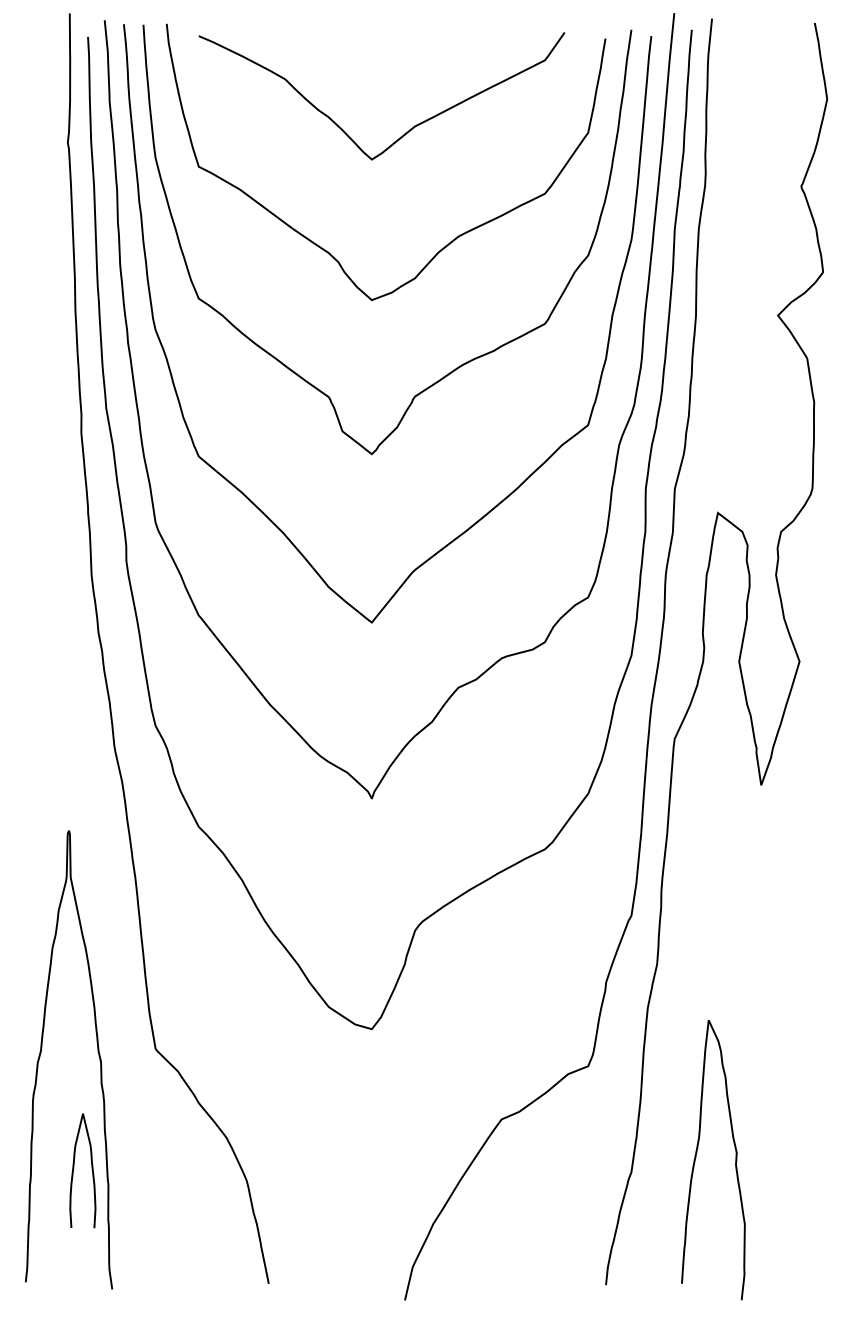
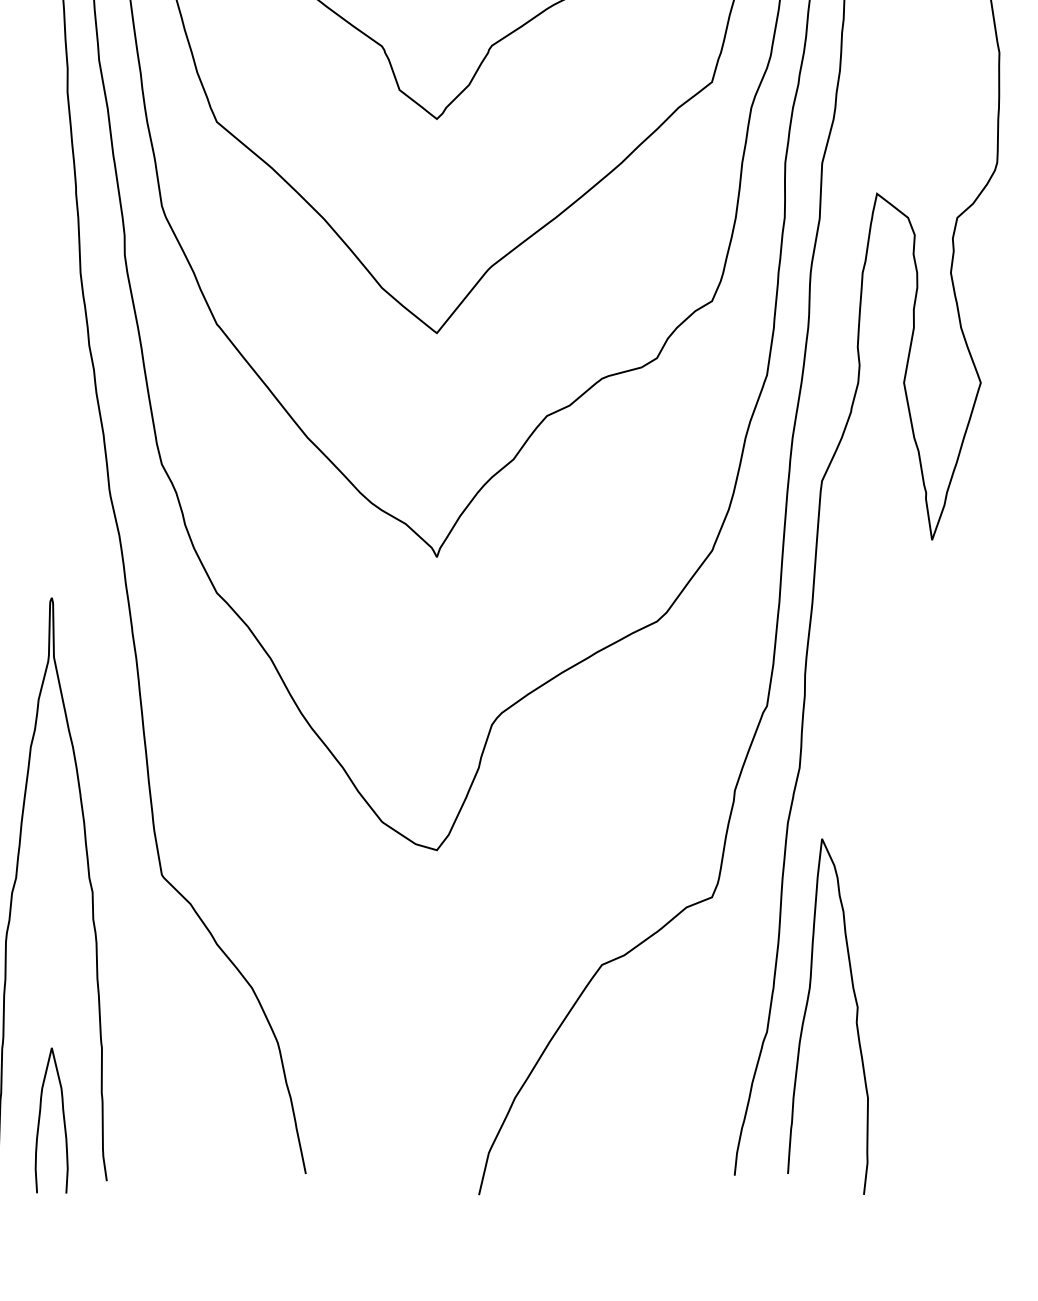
curve: (696, 1157) -> (806, 1013), moved
curve: (74, 1168) -> (41, 1117), moved

